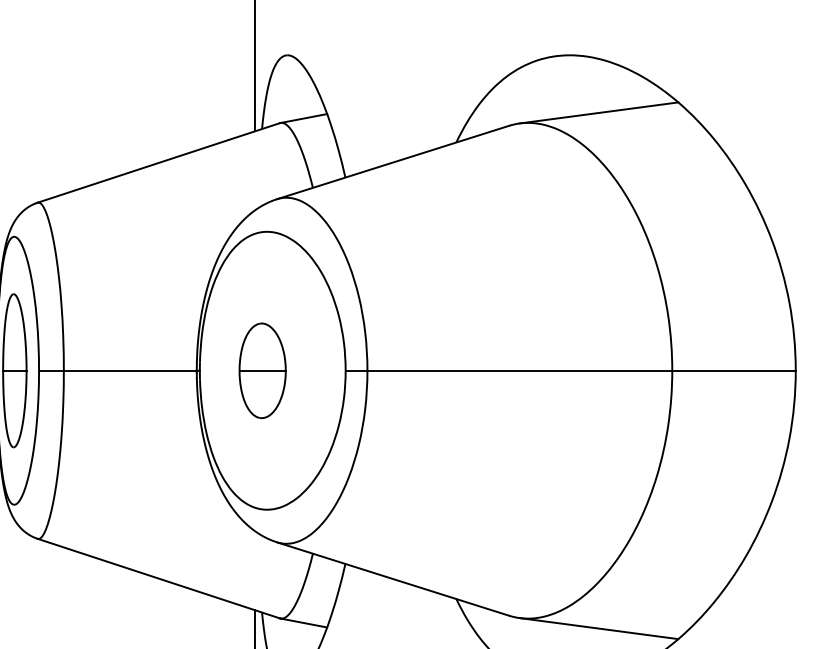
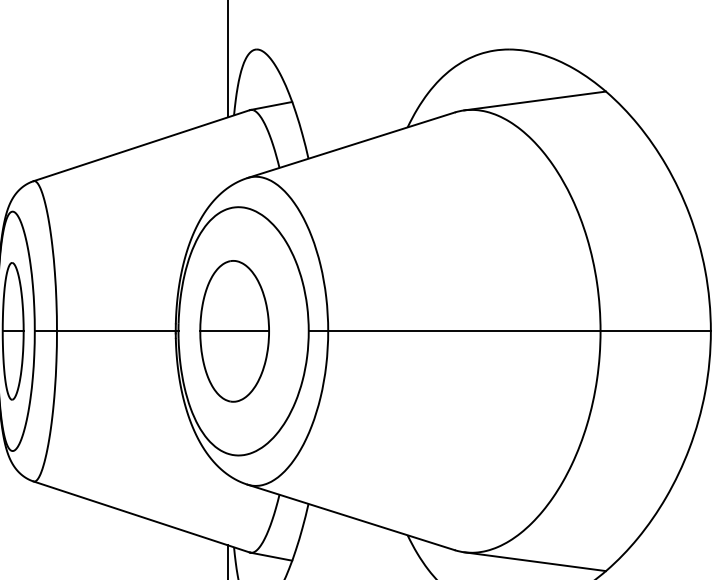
part: (262, 370) -> (234, 331), size x1.67

